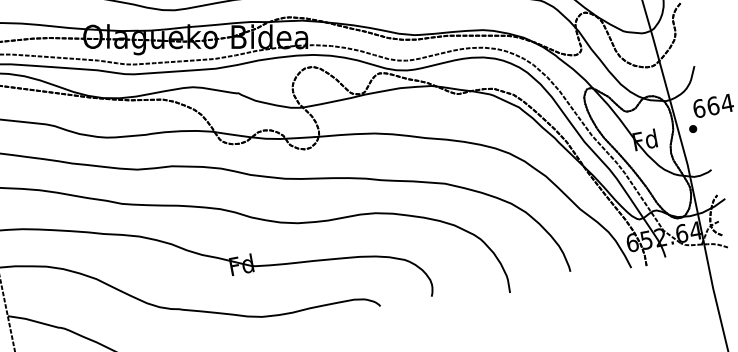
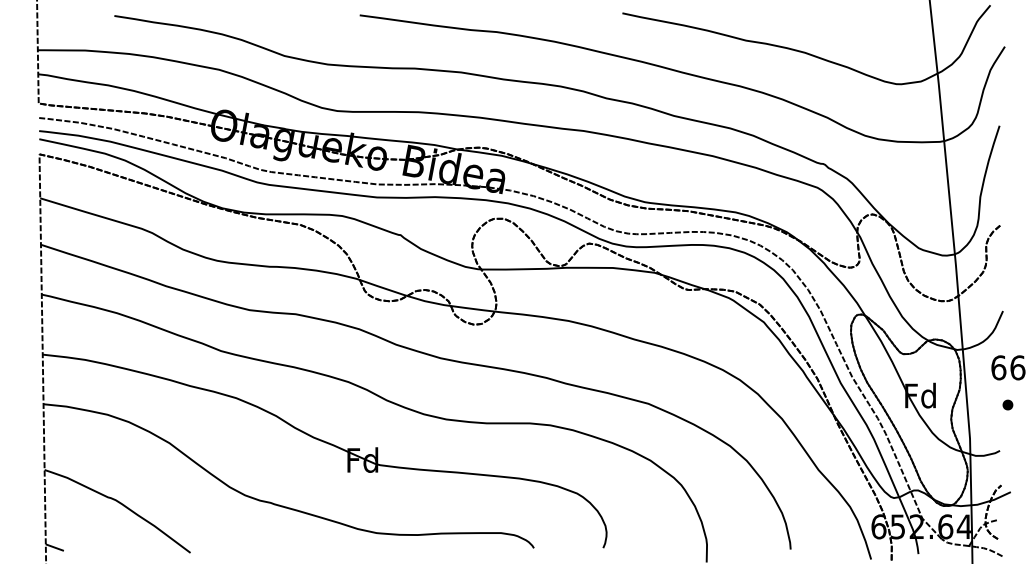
part: (692, 128) -> (1007, 404), moved

